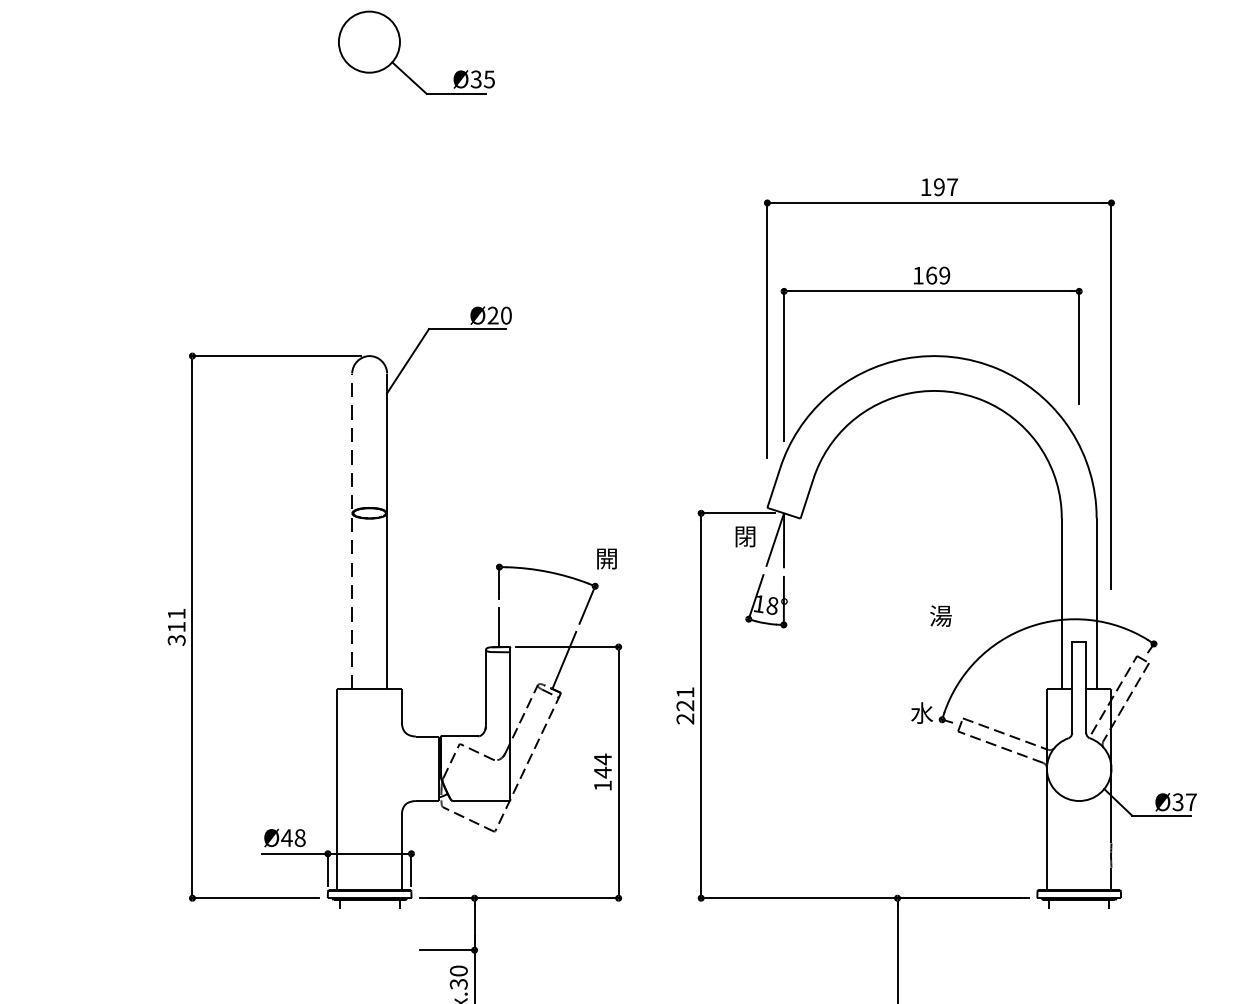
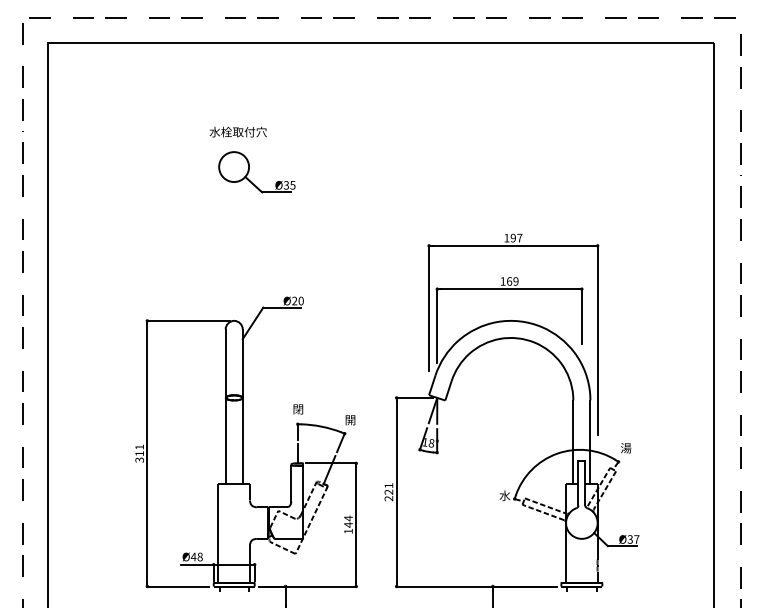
line: (351, 530) -> (225, 406), dashed -> solid
text: (745, 536) -> (298, 409), moved
text: (941, 616) -> (626, 448), moved

